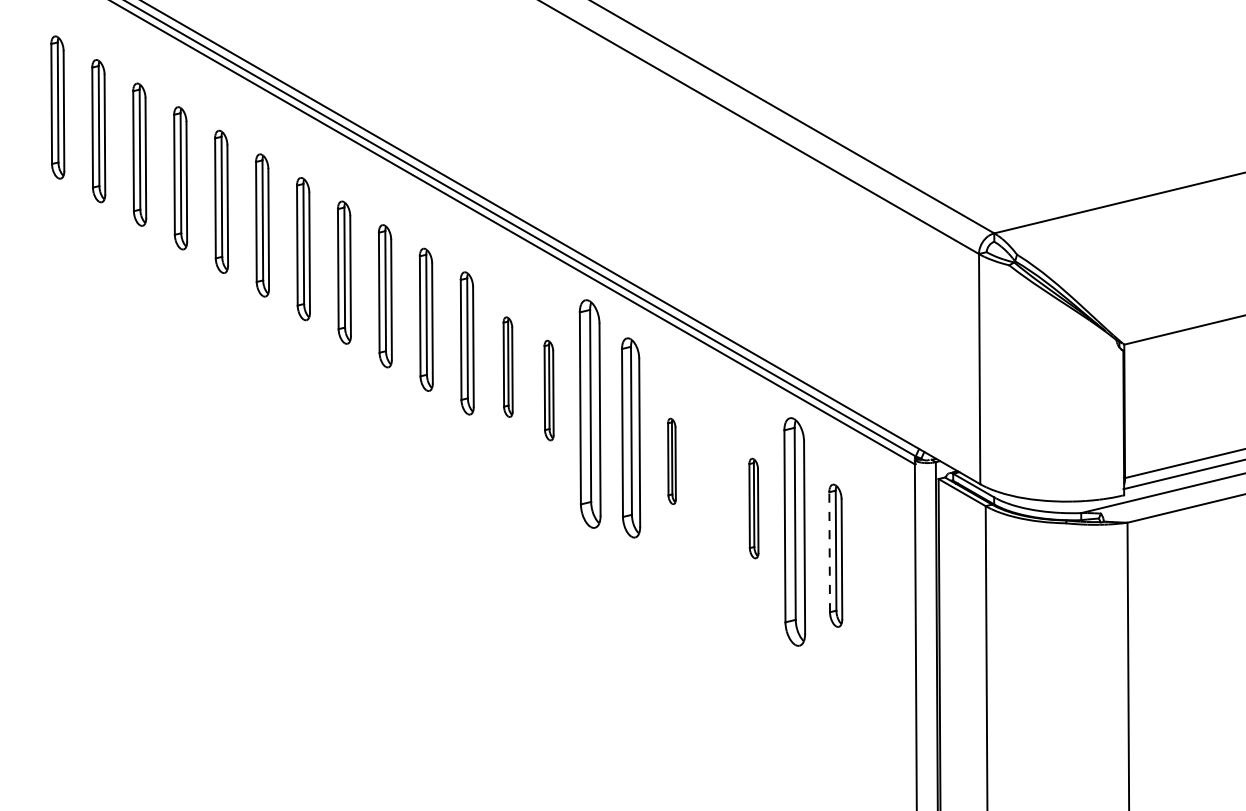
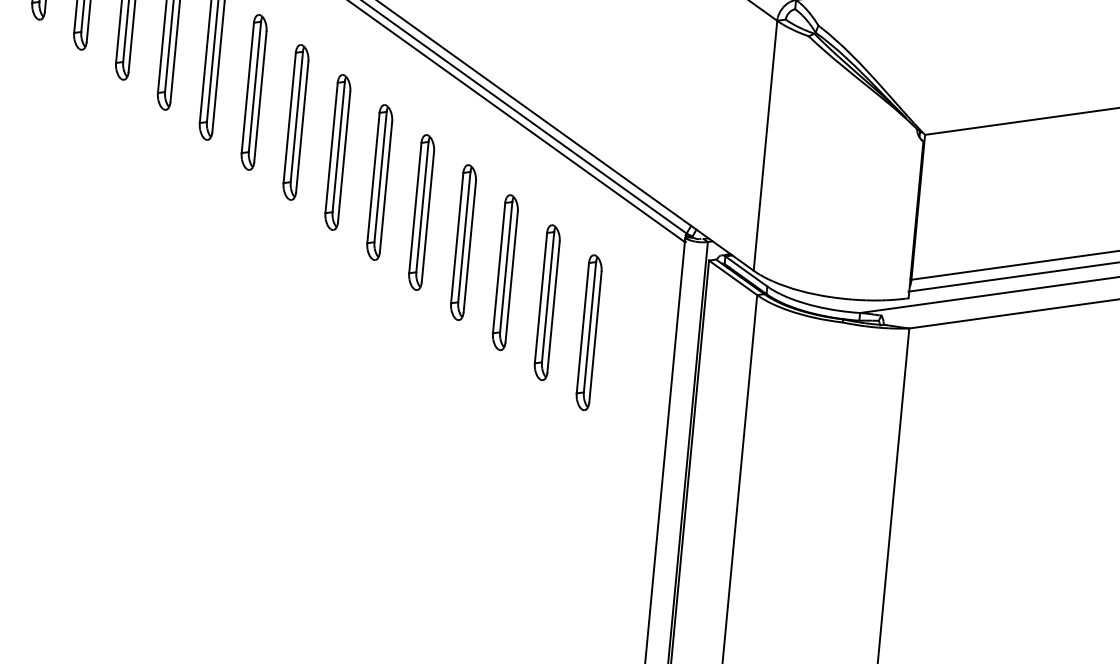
part: (507, 367) -> (253, 92), size x1.43
part: (548, 390) -> (295, 122), size x1.43
part: (589, 414) -> (337, 152), size x0.62
part: (630, 437) -> (379, 182), size x0.71
part: (671, 461) -> (421, 212), size x1.67
part: (712, 484) -> (463, 242), added
part: (753, 508) -> (504, 272), size x1.43
part: (794, 532) -> (546, 303), size x0.62
line: (829, 551) -> (582, 327), dashed -> solid

